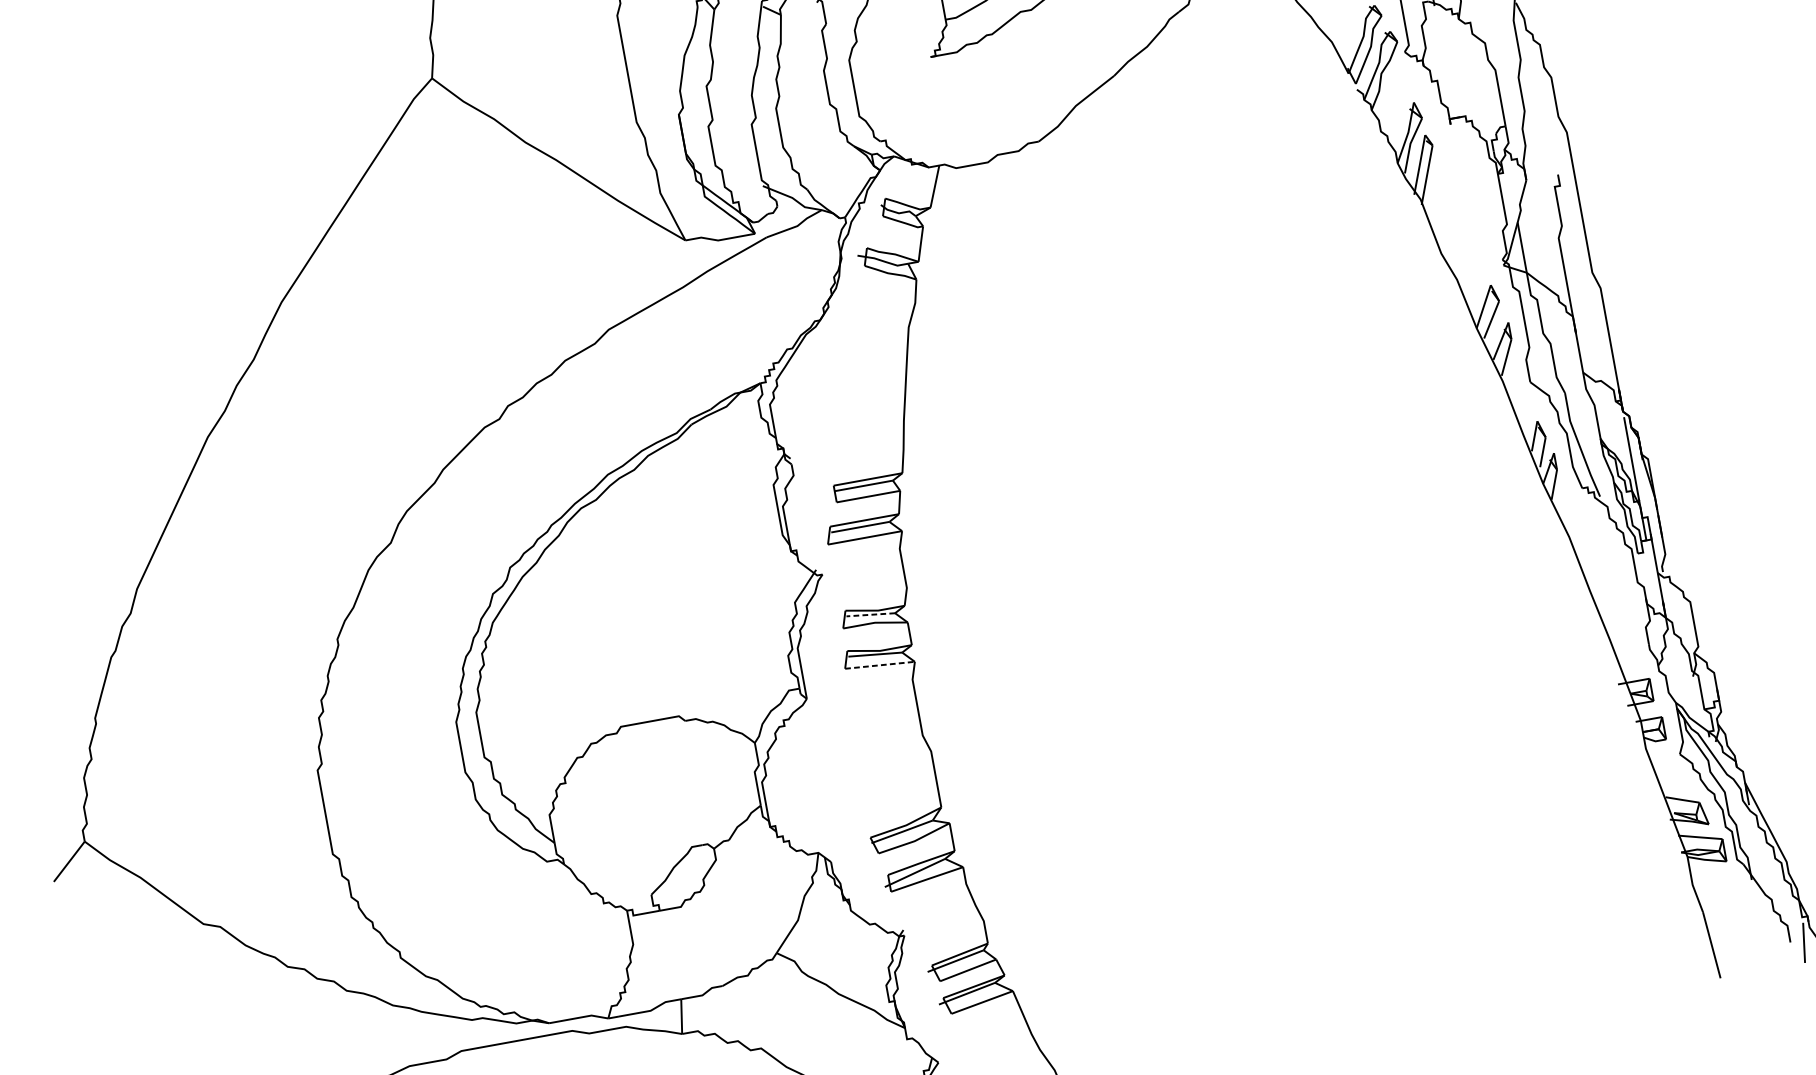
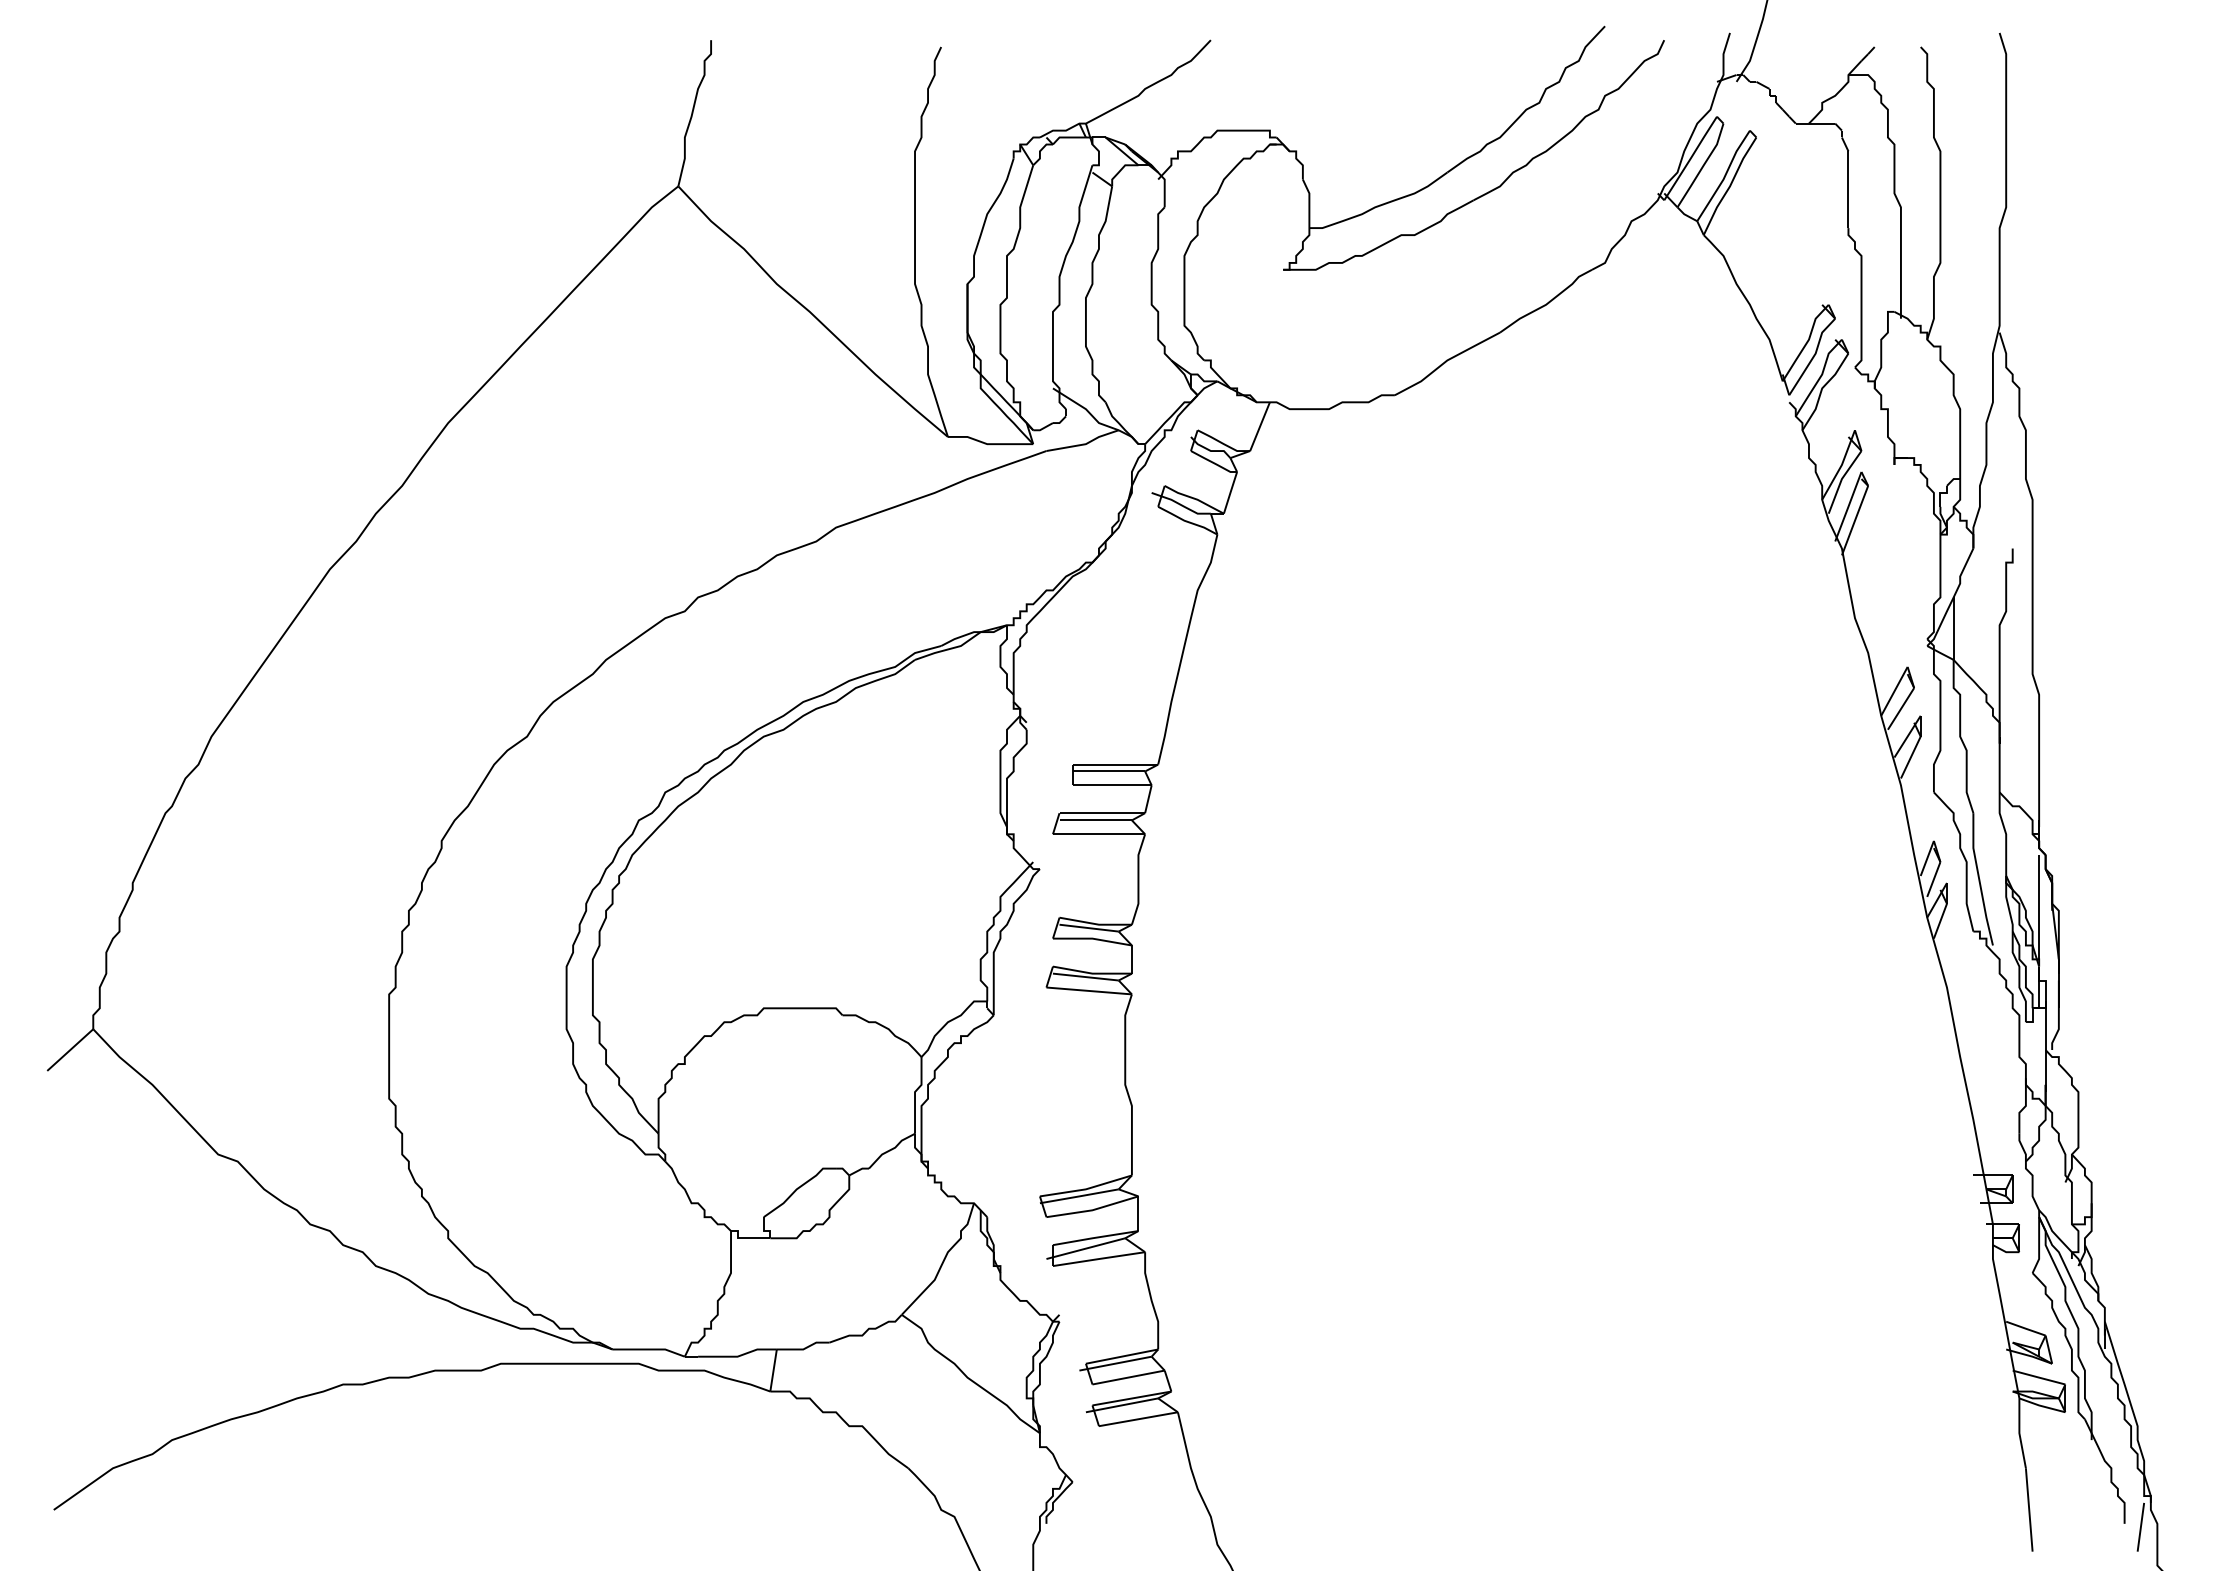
line: (871, 615) -> (1089, 928), dashed -> solid
line: (880, 664) -> (1089, 990), dashed -> solid

